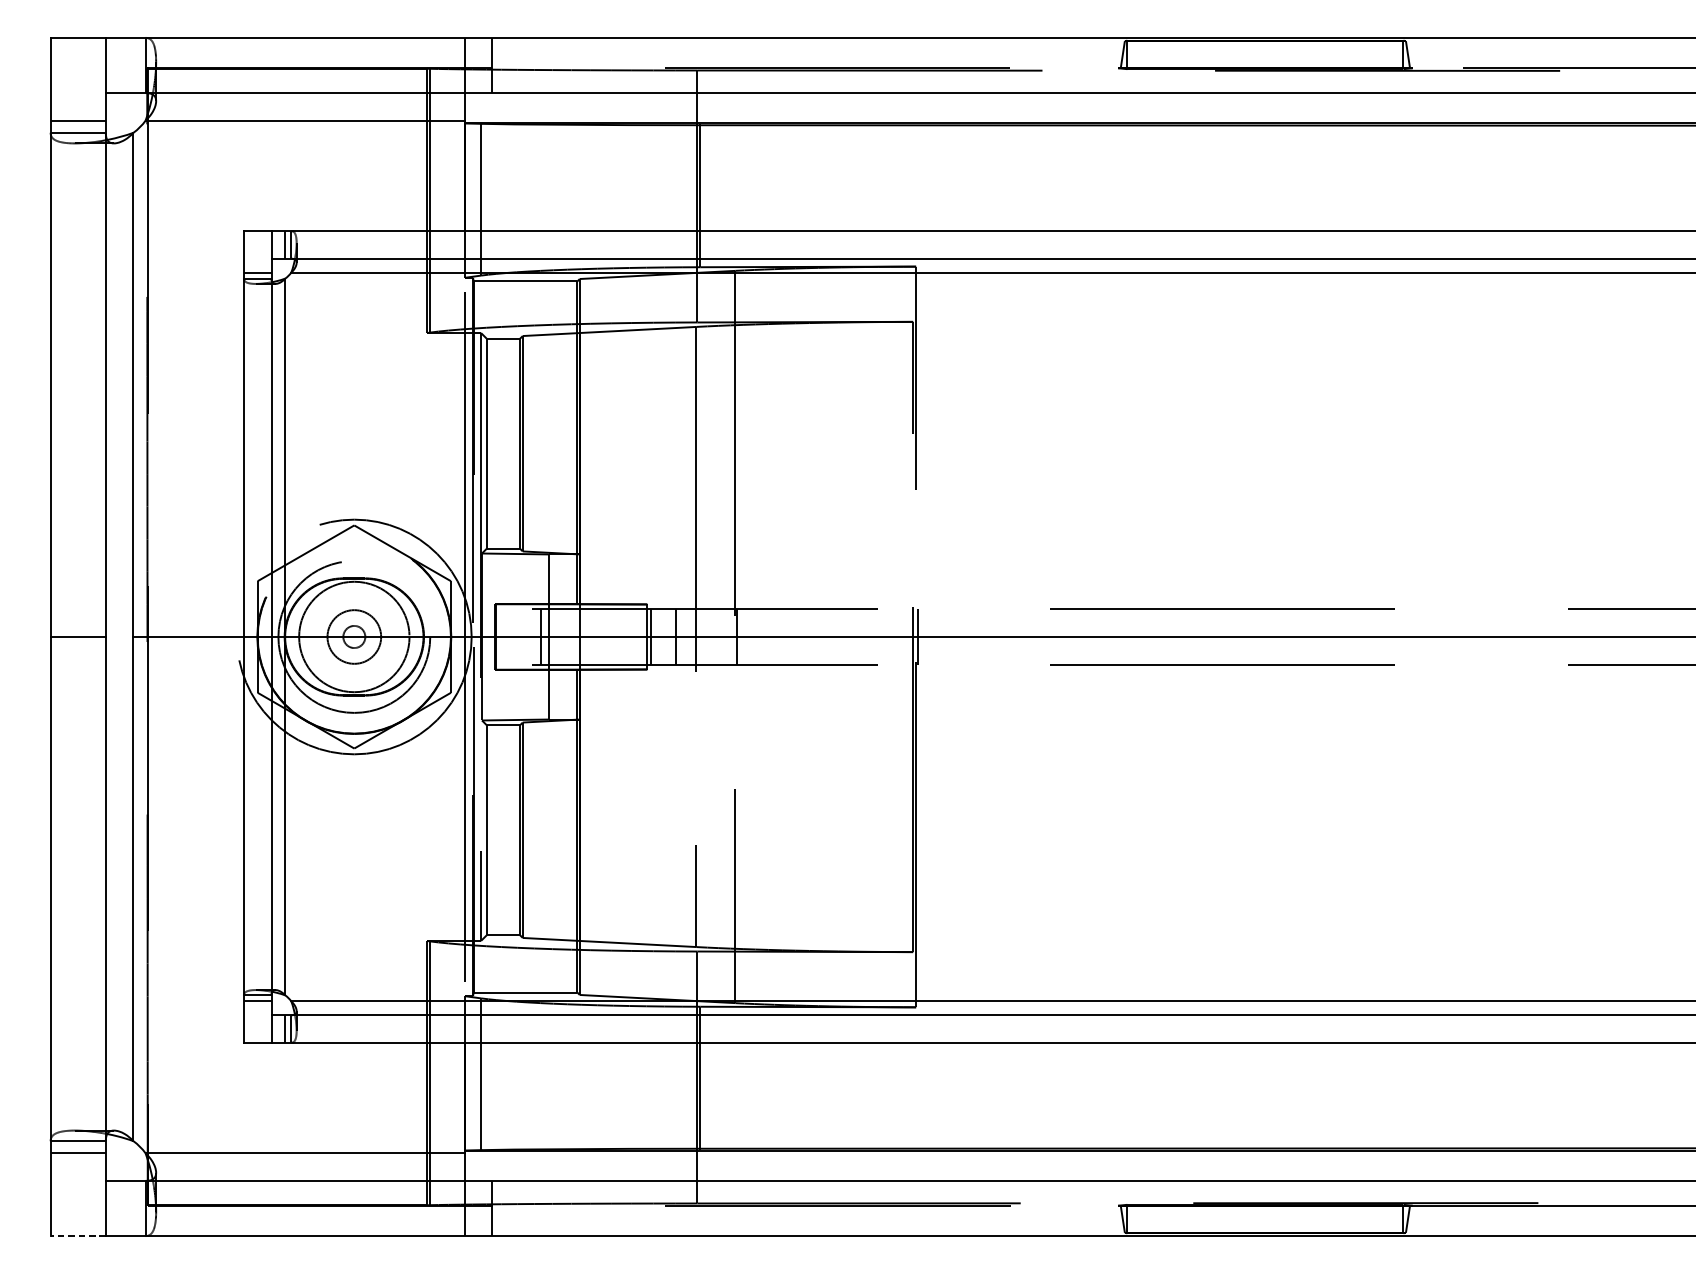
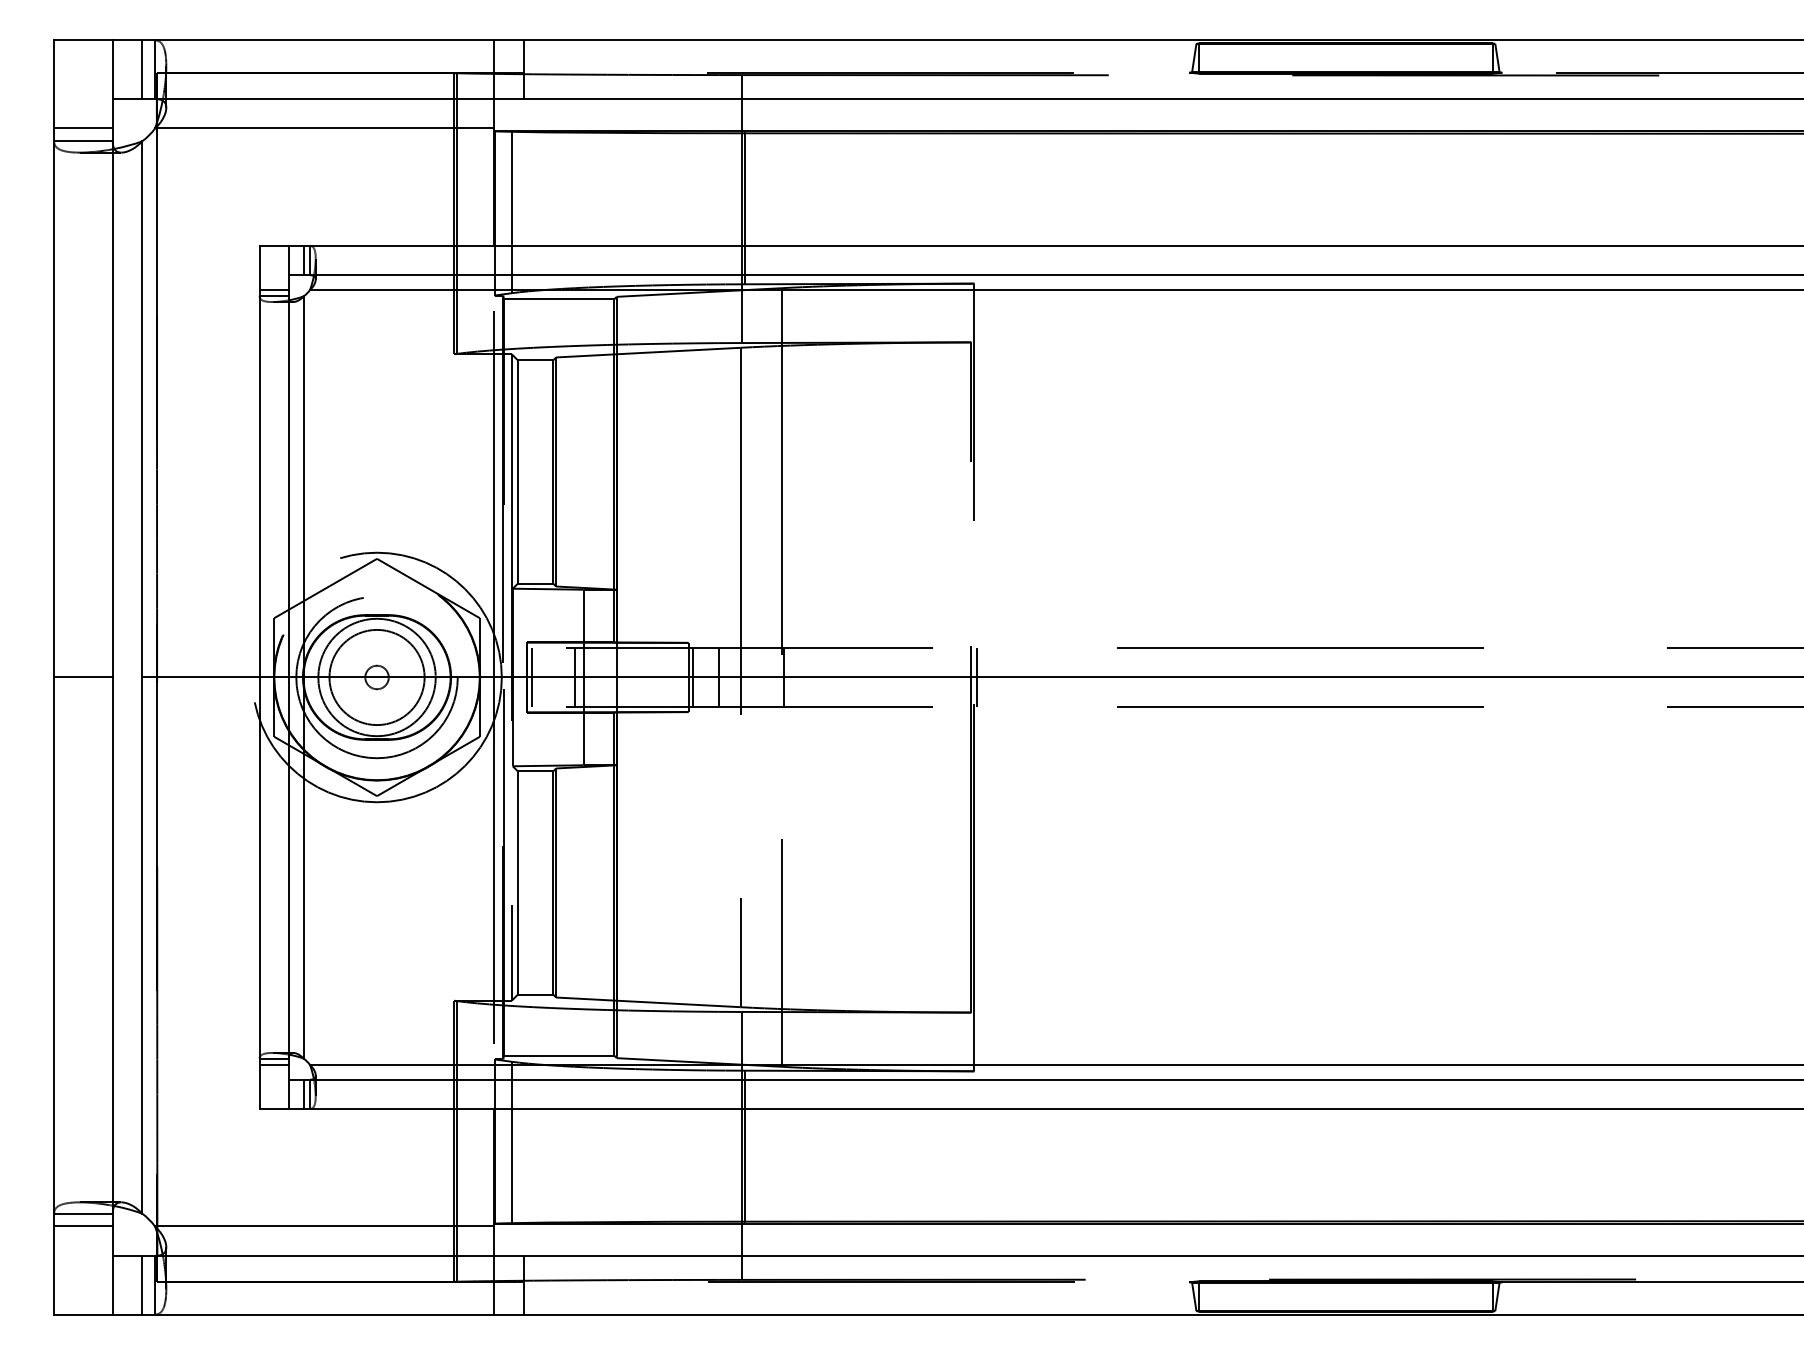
line: (133, 65) -> (142, 69), added
circle: (353, 637) -> (376, 677), size x1.67
line: (499, 637) -> (531, 677), added
line: (133, 1207) -> (142, 1284), added
line: (77, 1236) -> (82, 1314), dashed -> solid

